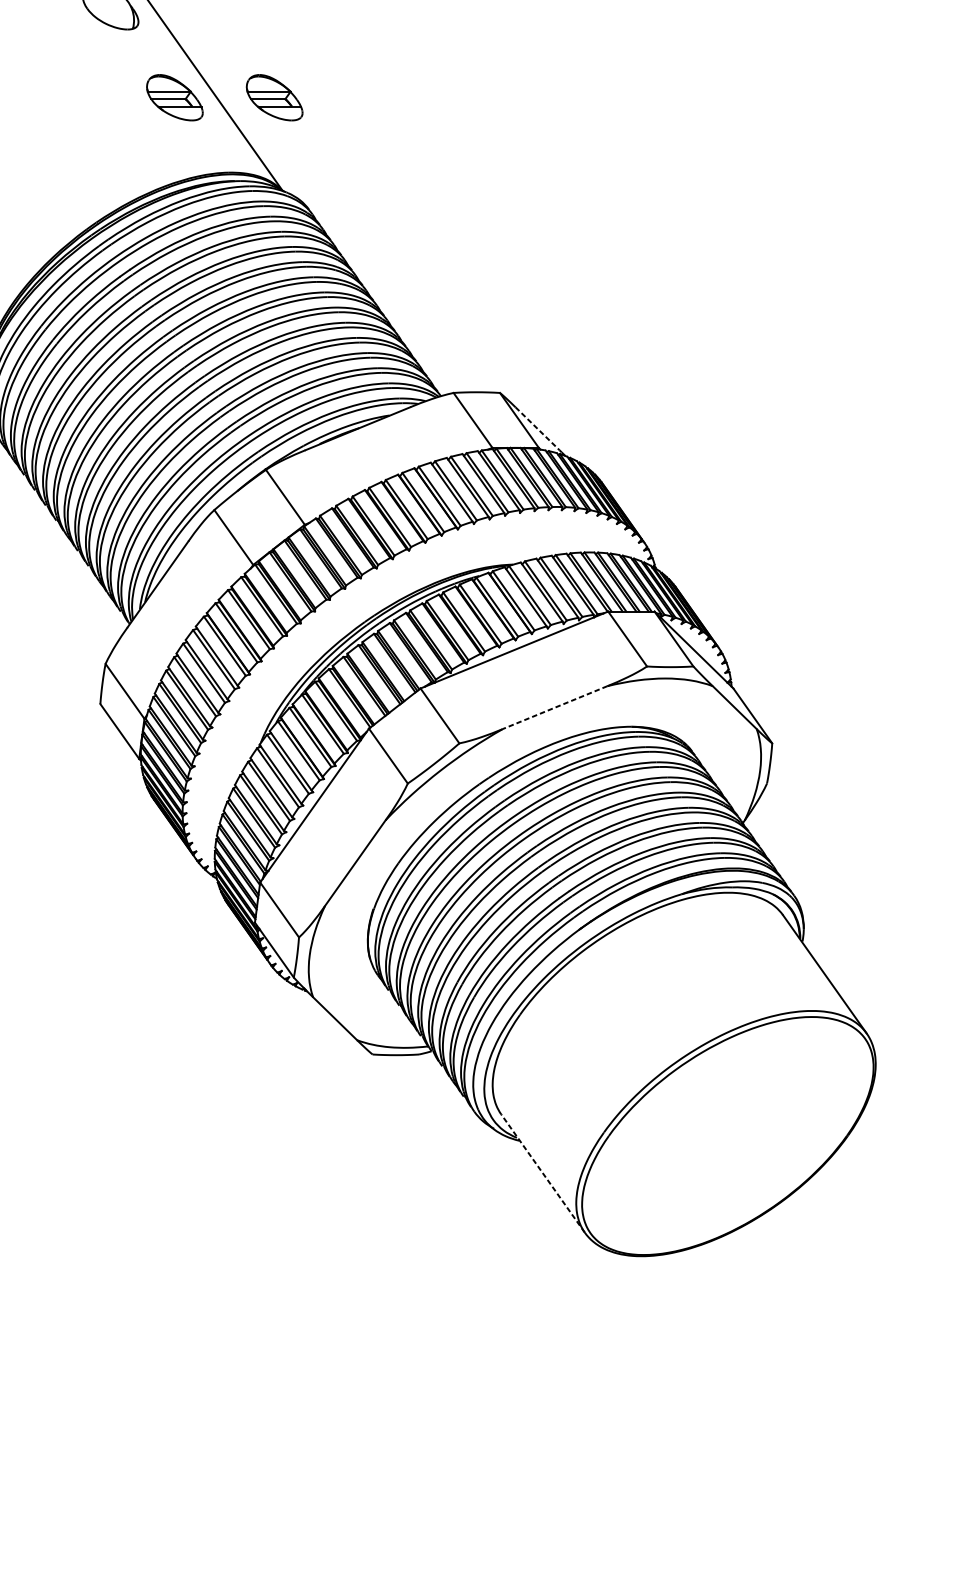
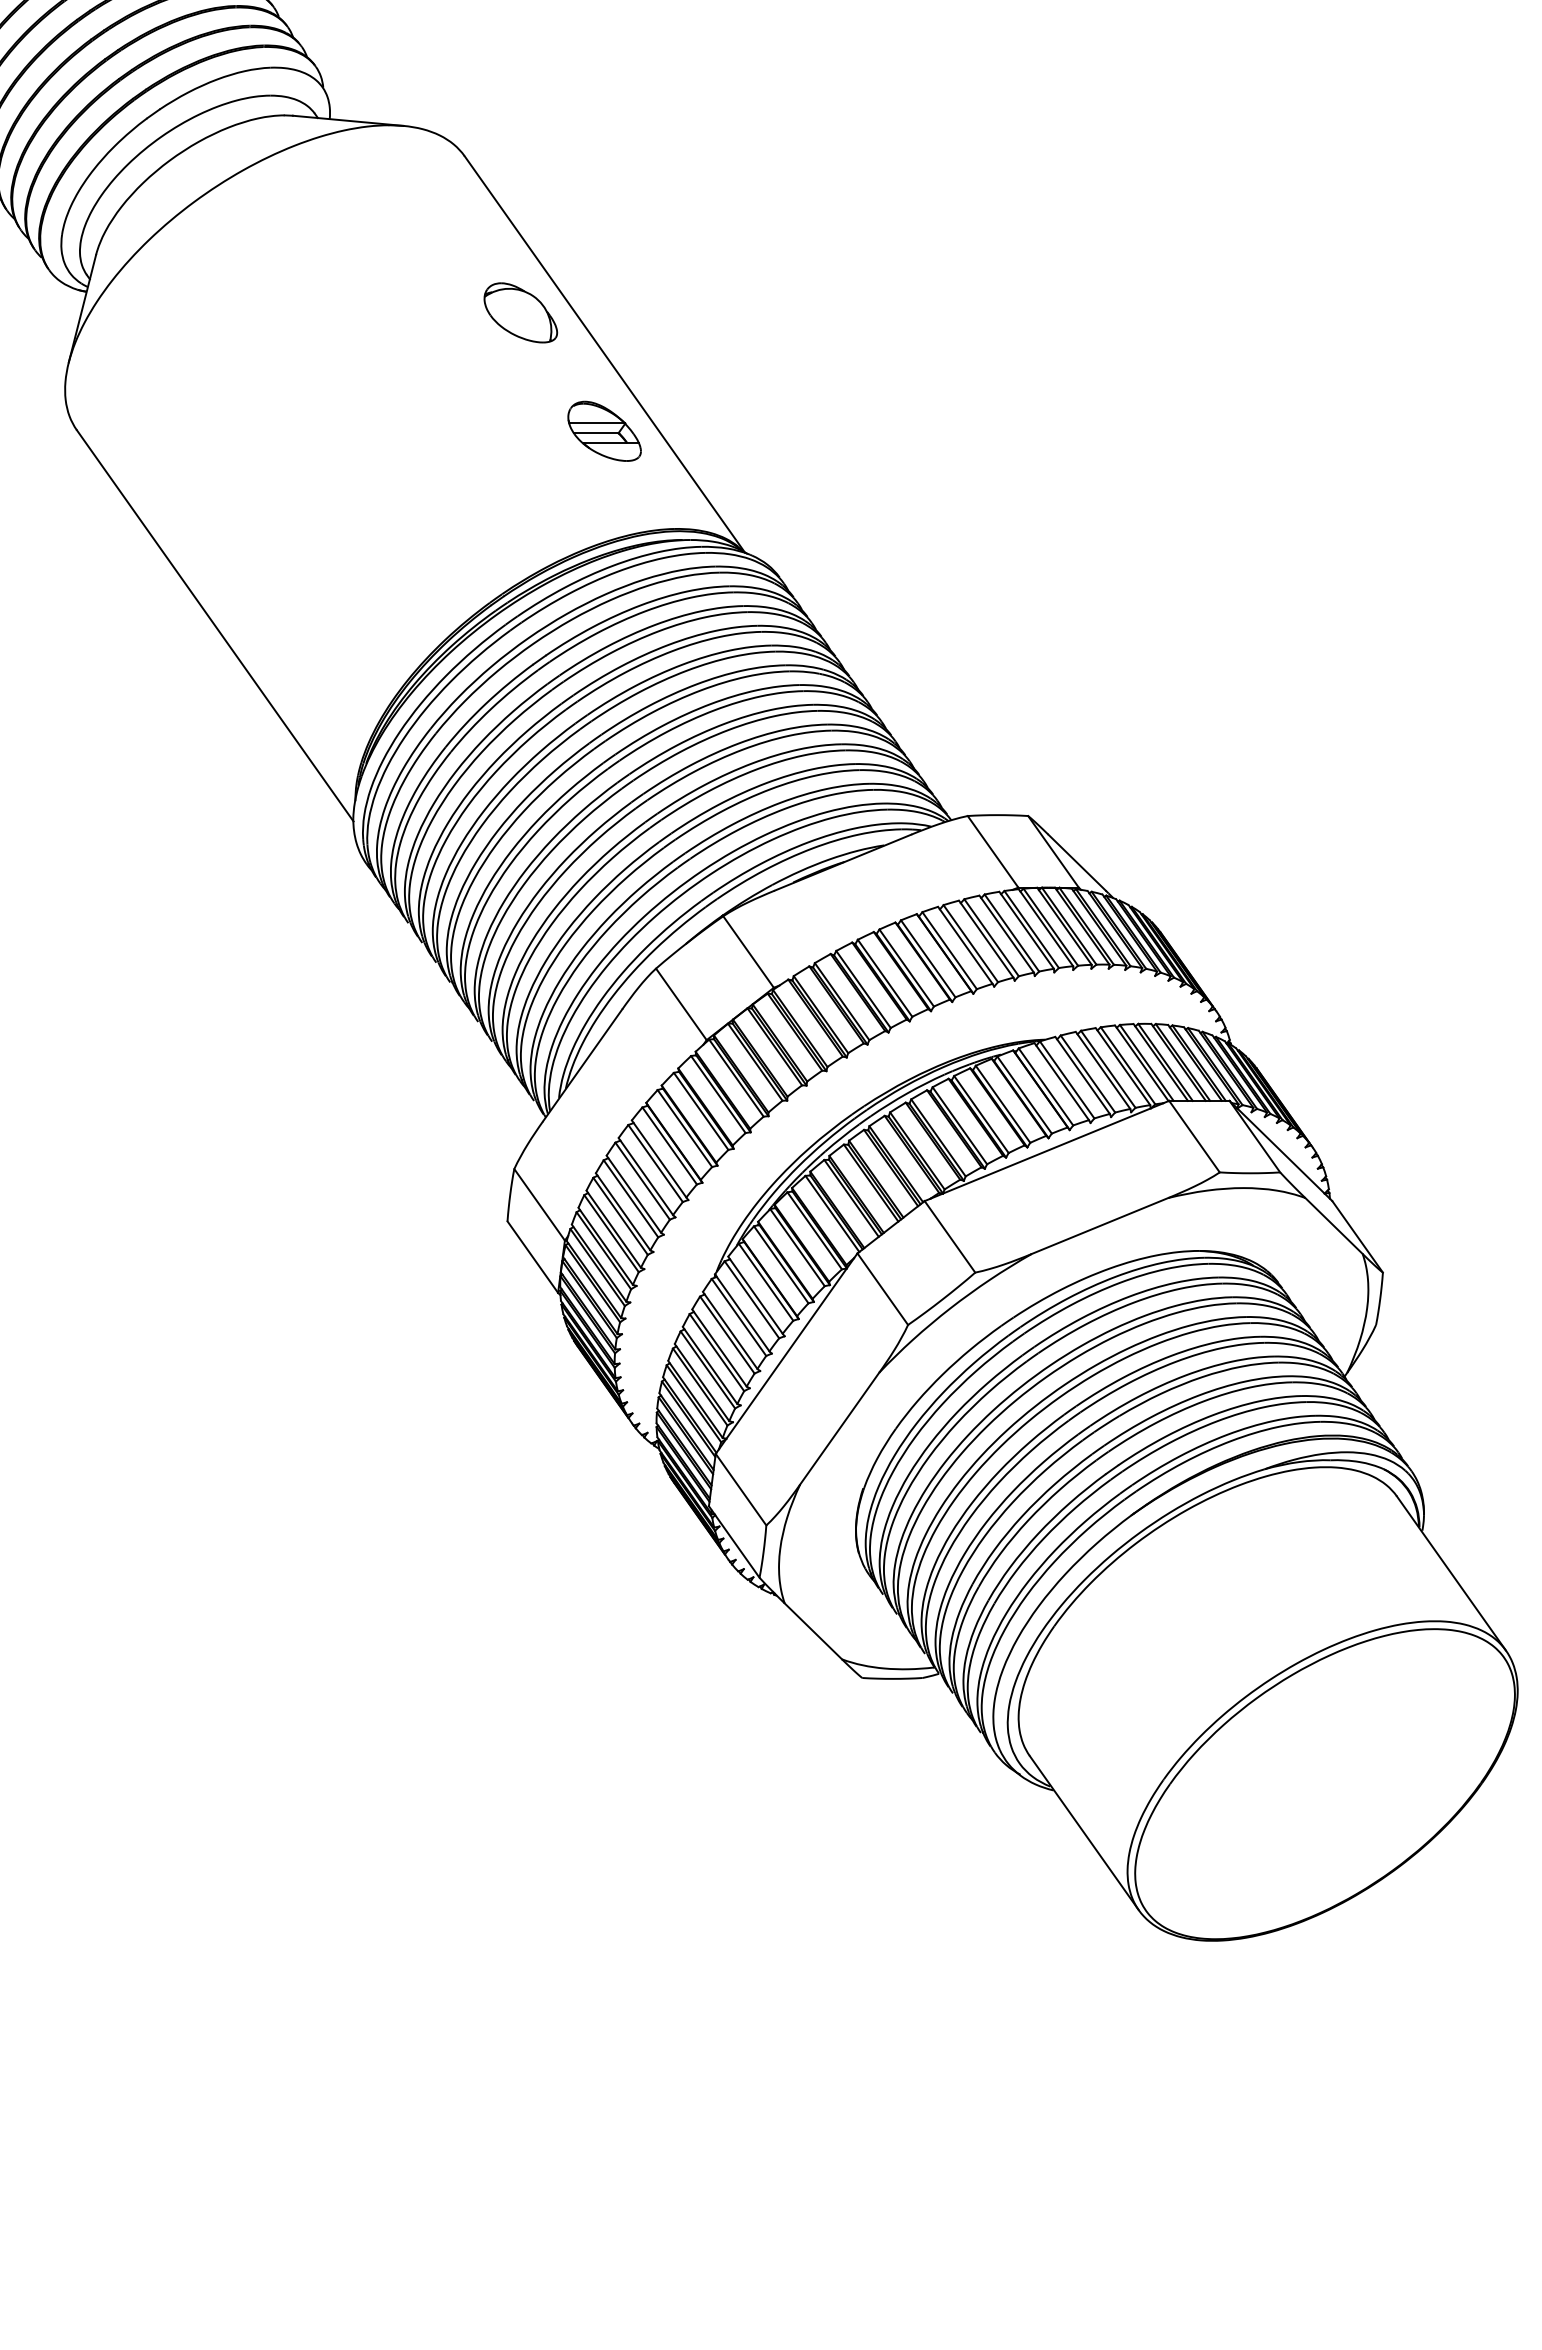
part: (274, 97) -> (734, 430), removed
line: (537, 429) -> (1077, 863), dashed -> solid
line: (554, 707) -> (1099, 1226), dashed -> solid
line: (542, 1173) -> (1083, 1832), dashed -> solid

